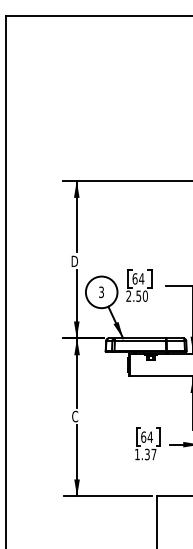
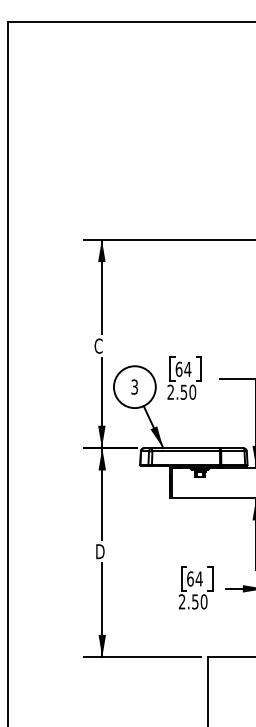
text: (74, 261) -> (98, 346), D -> C
text: (75, 416) -> (100, 551), C -> D
text: (145, 454) -> (192, 601), 1.37 -> 2.50

